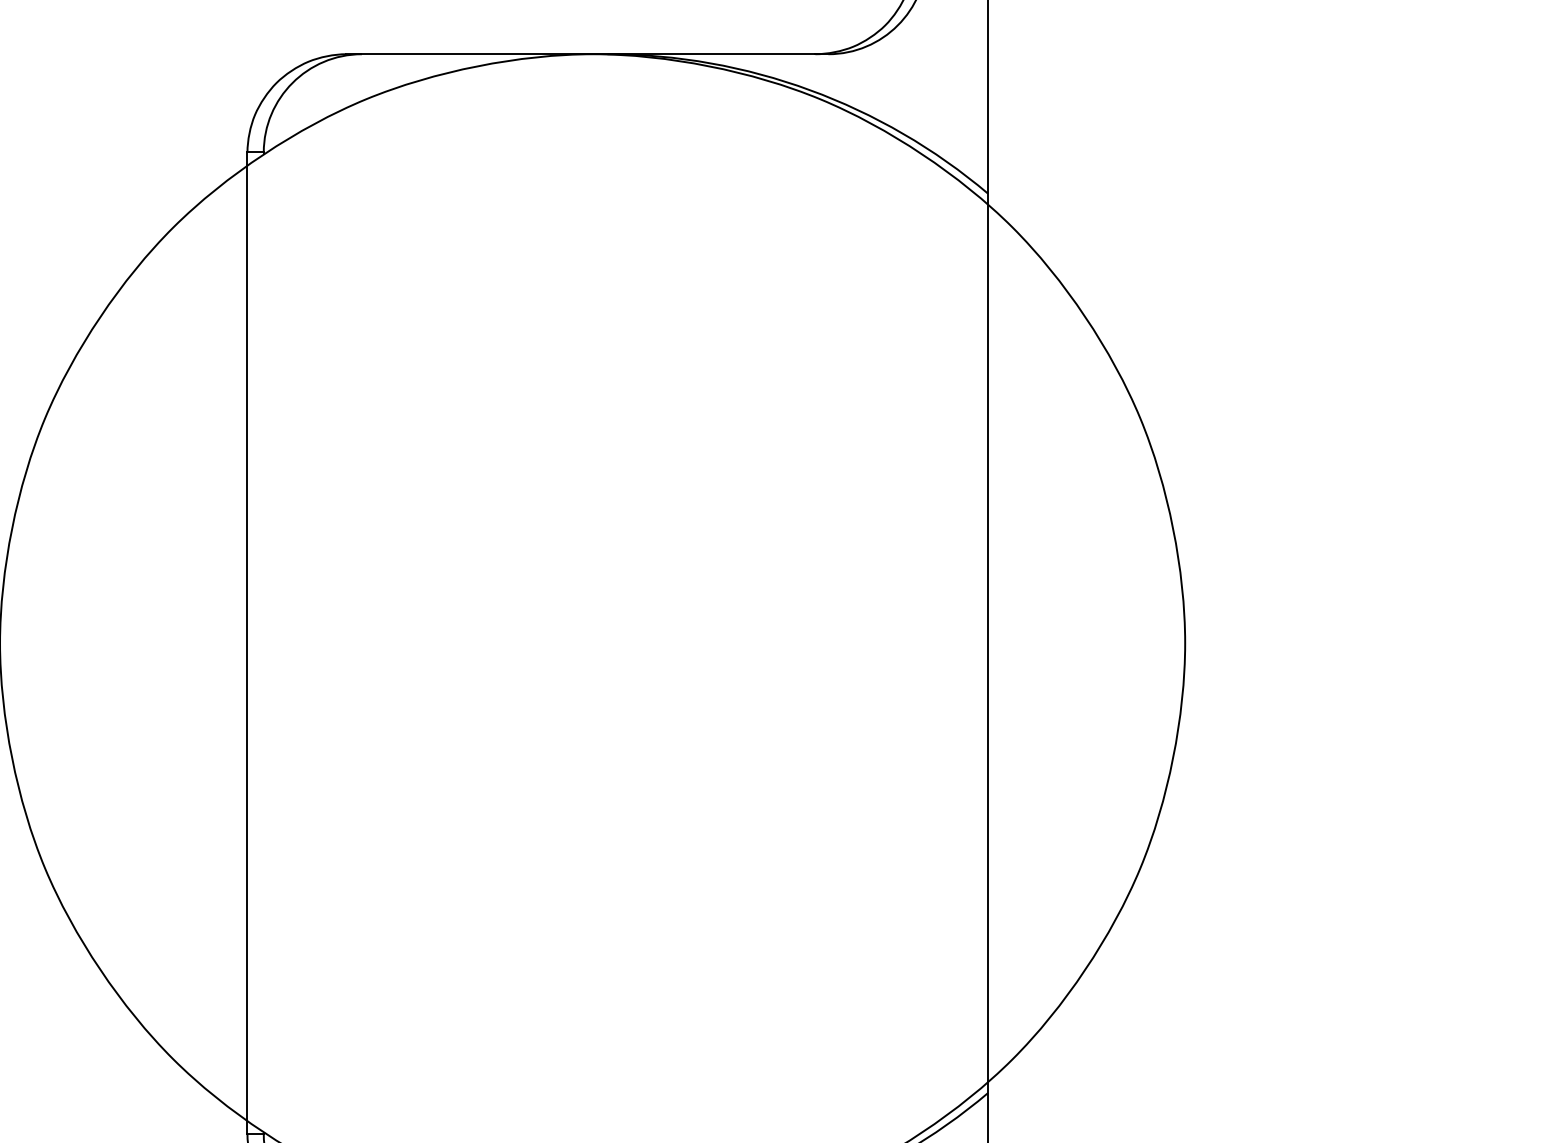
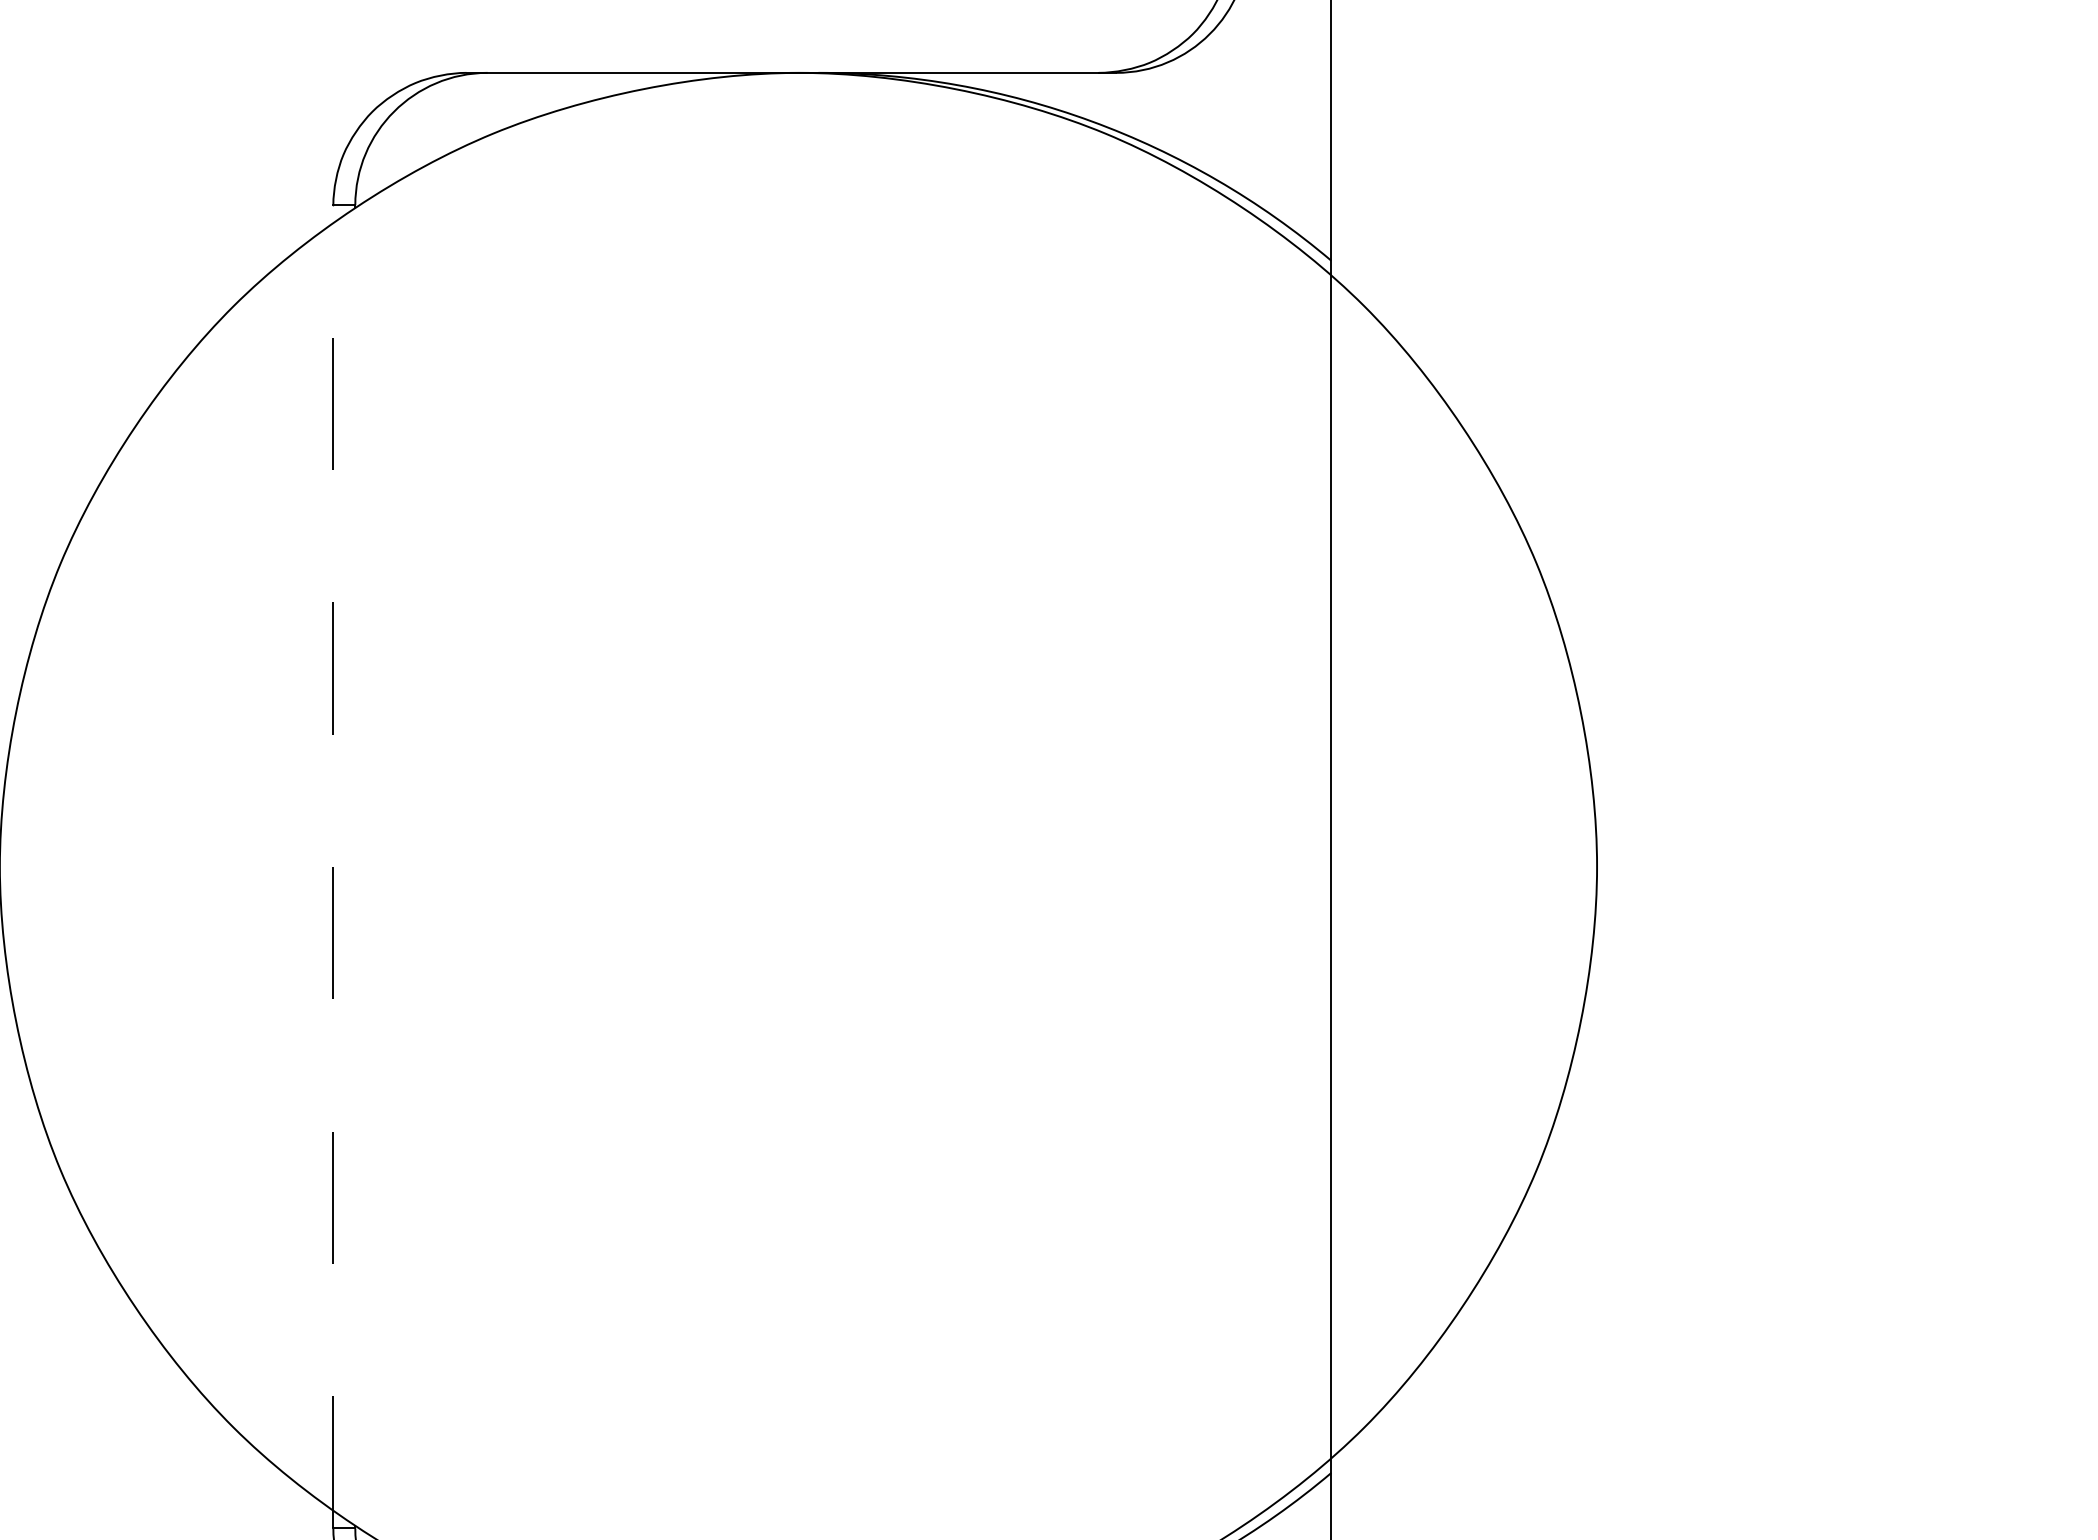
line: (247, 643) -> (333, 867), solid -> dashed

